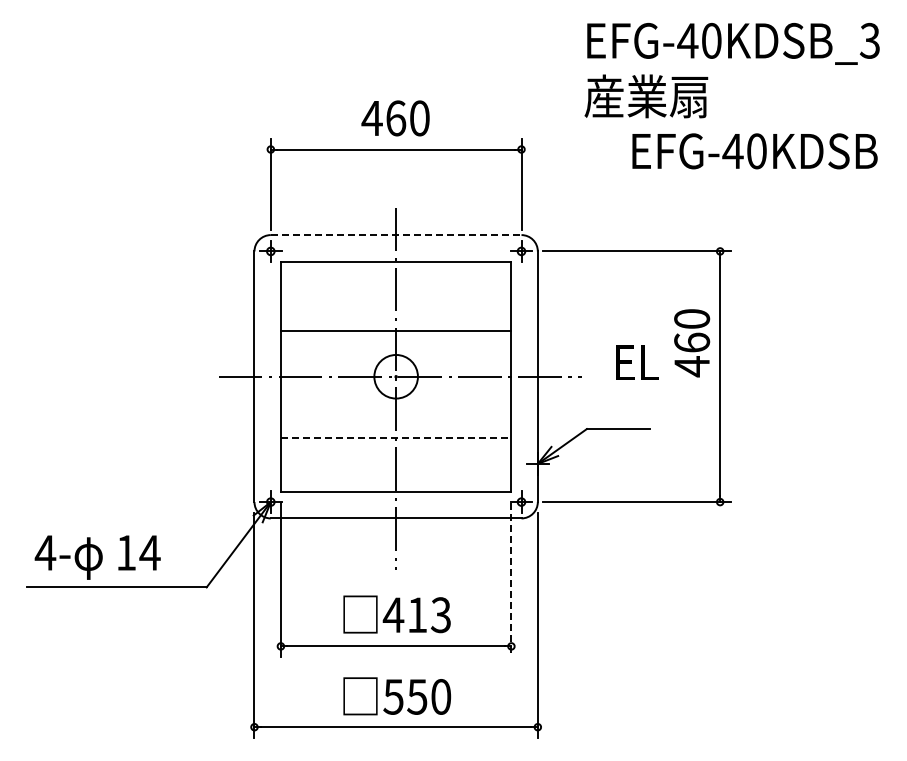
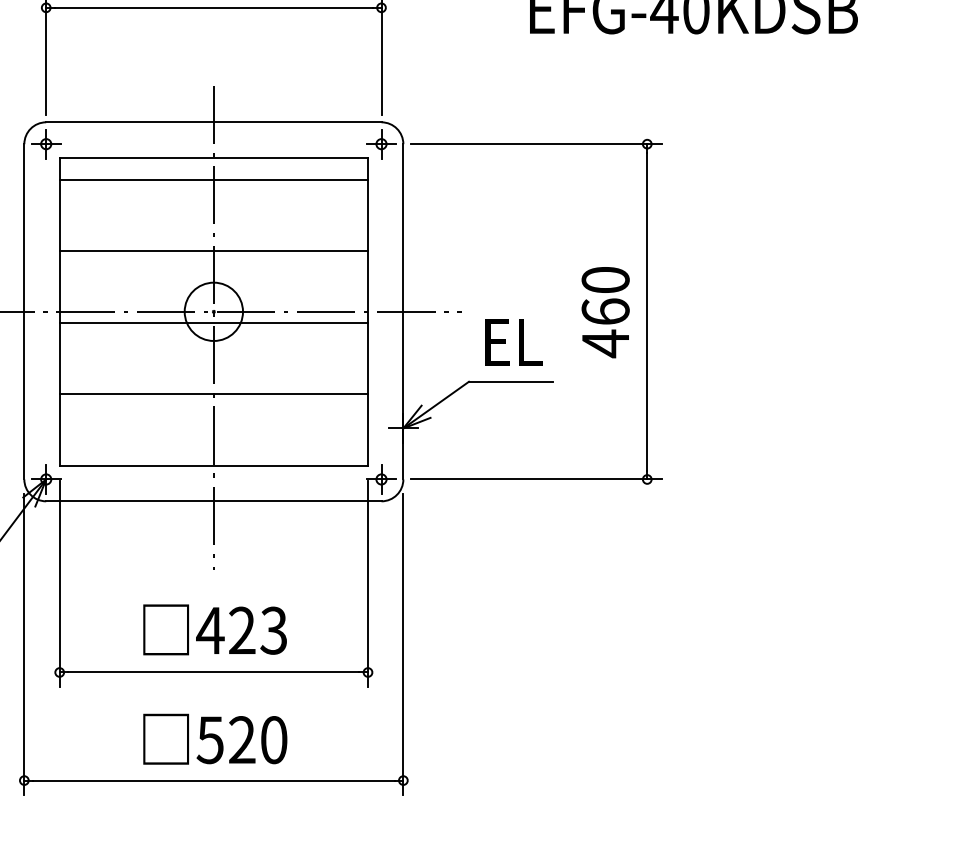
line: (396, 235) -> (214, 122), dashed -> solid
line: (395, 277) -> (212, 179), added
text: (692, 343) -> (606, 312), moved
text: (637, 362) -> (513, 342), moved
line: (395, 384) -> (212, 322), added
line: (396, 438) -> (214, 394), dashed -> solid
line: (511, 580) -> (368, 584), dashed -> solid
text: (417, 614) -> (242, 629), 413 -> 423
text: (417, 696) -> (242, 739), 550 -> 520

